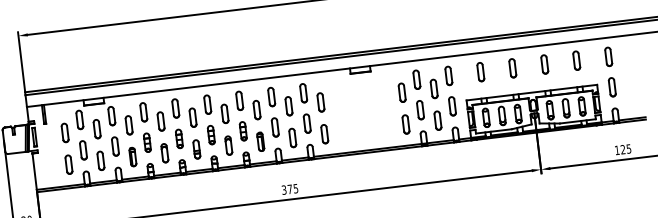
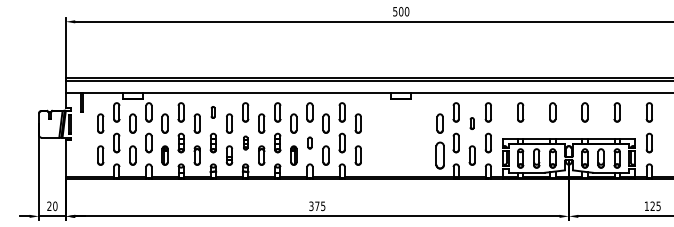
part: (433, 88) -> (471, 123), size x0.6
part: (174, 108) -> (212, 112), size x0.6
part: (405, 124) -> (439, 155), size x1.4
part: (274, 126) -> (309, 142), size x0.6
part: (211, 134) -> (245, 142), size x0.7

